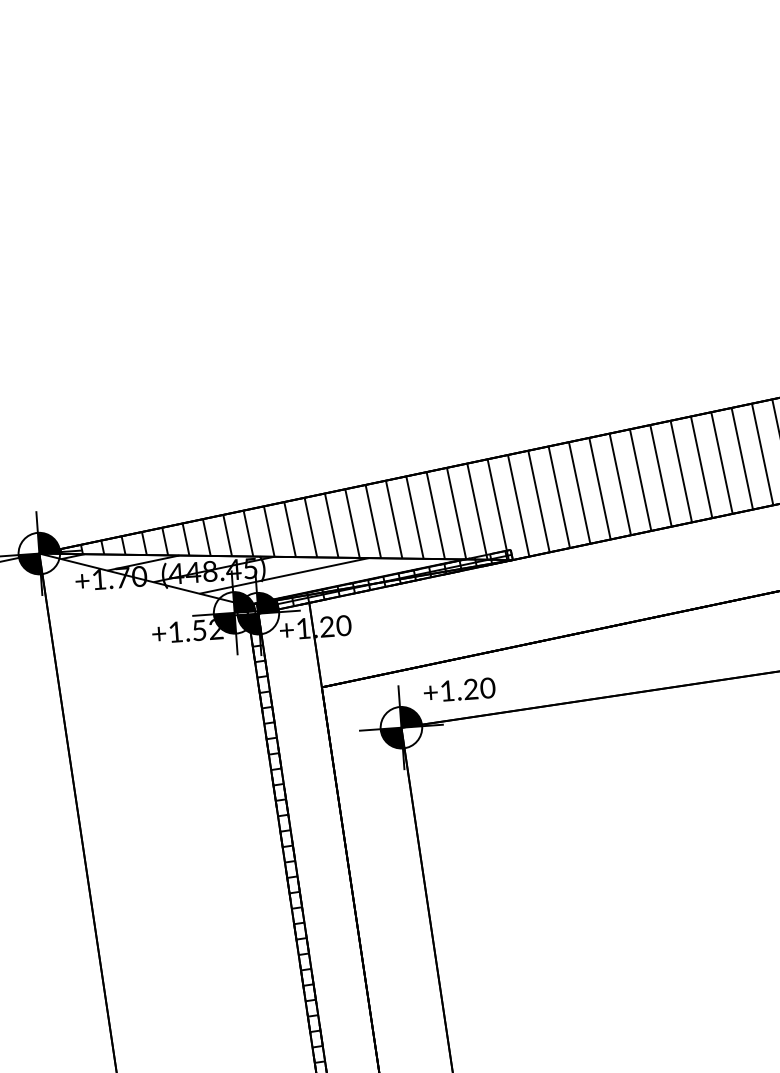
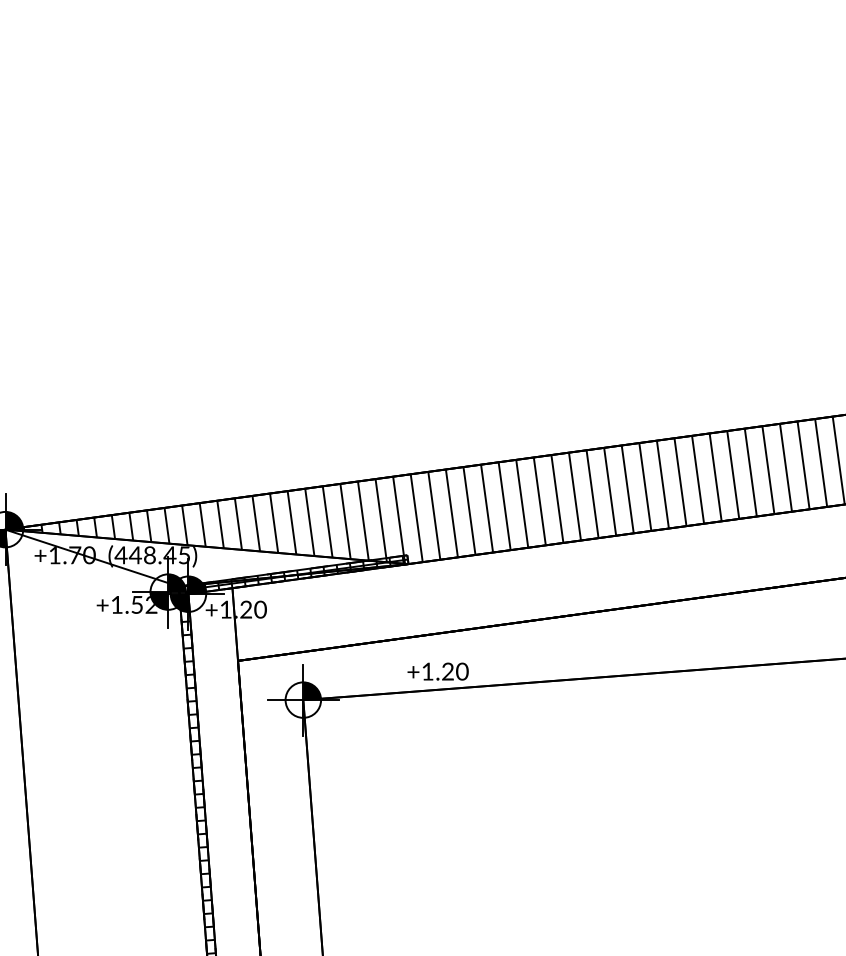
hatch: (262, 572) -> (194, 559), removed
text: (458, 690) -> (437, 671), moved
fill: (391, 738) -> (294, 708), removed

